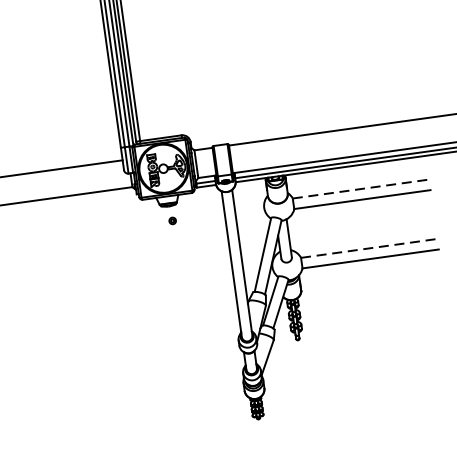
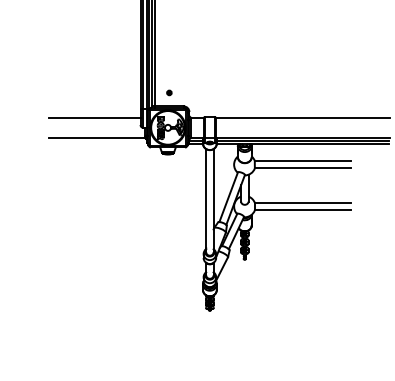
line: (361, 188) -> (303, 160), dashed -> solid
part: (172, 220) -> (169, 92), moved
line: (369, 247) -> (303, 202), dashed -> solid

